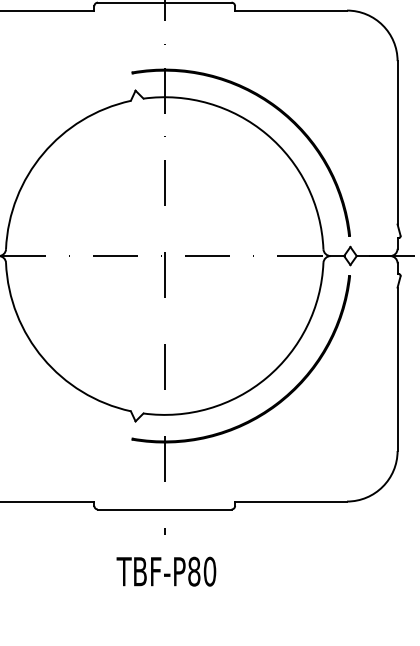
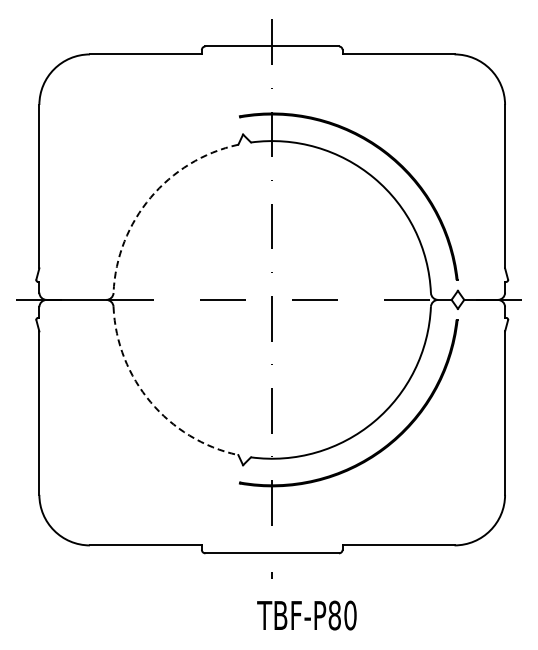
arc: (43, 153) -> (150, 197), solid -> dashed
arc: (43, 358) -> (150, 402), solid -> dashed
text: (166, 571) -> (306, 615), moved

